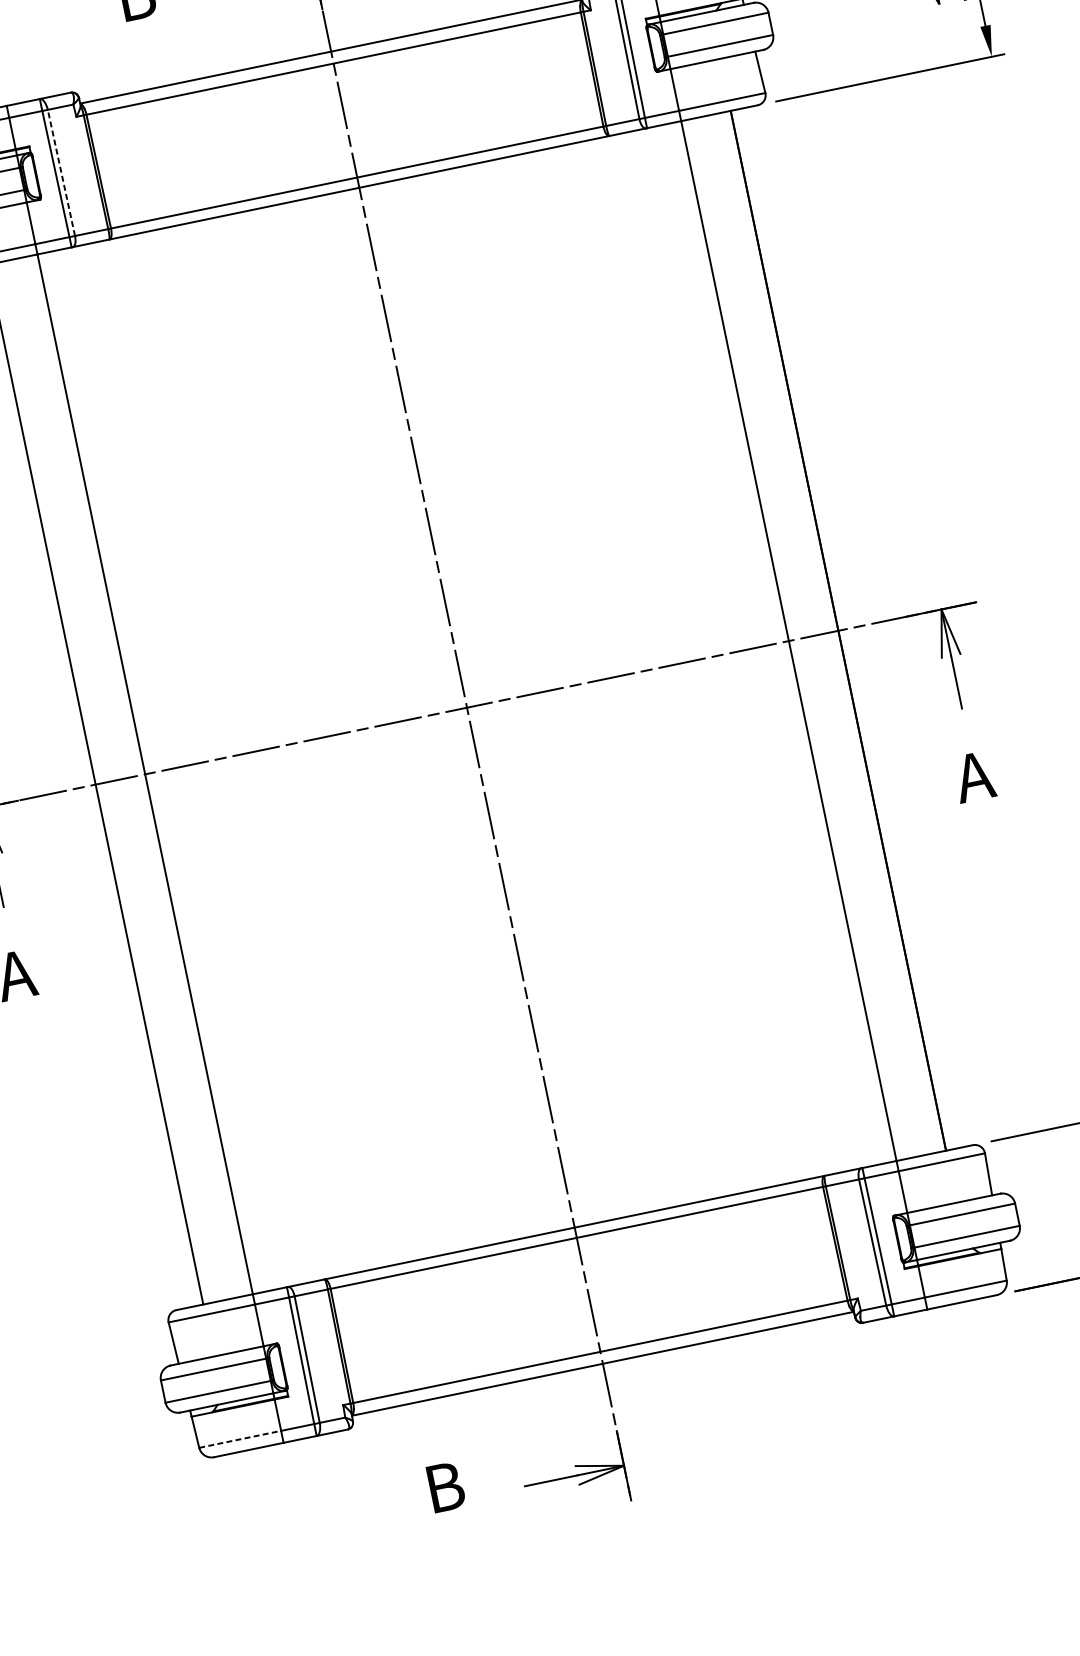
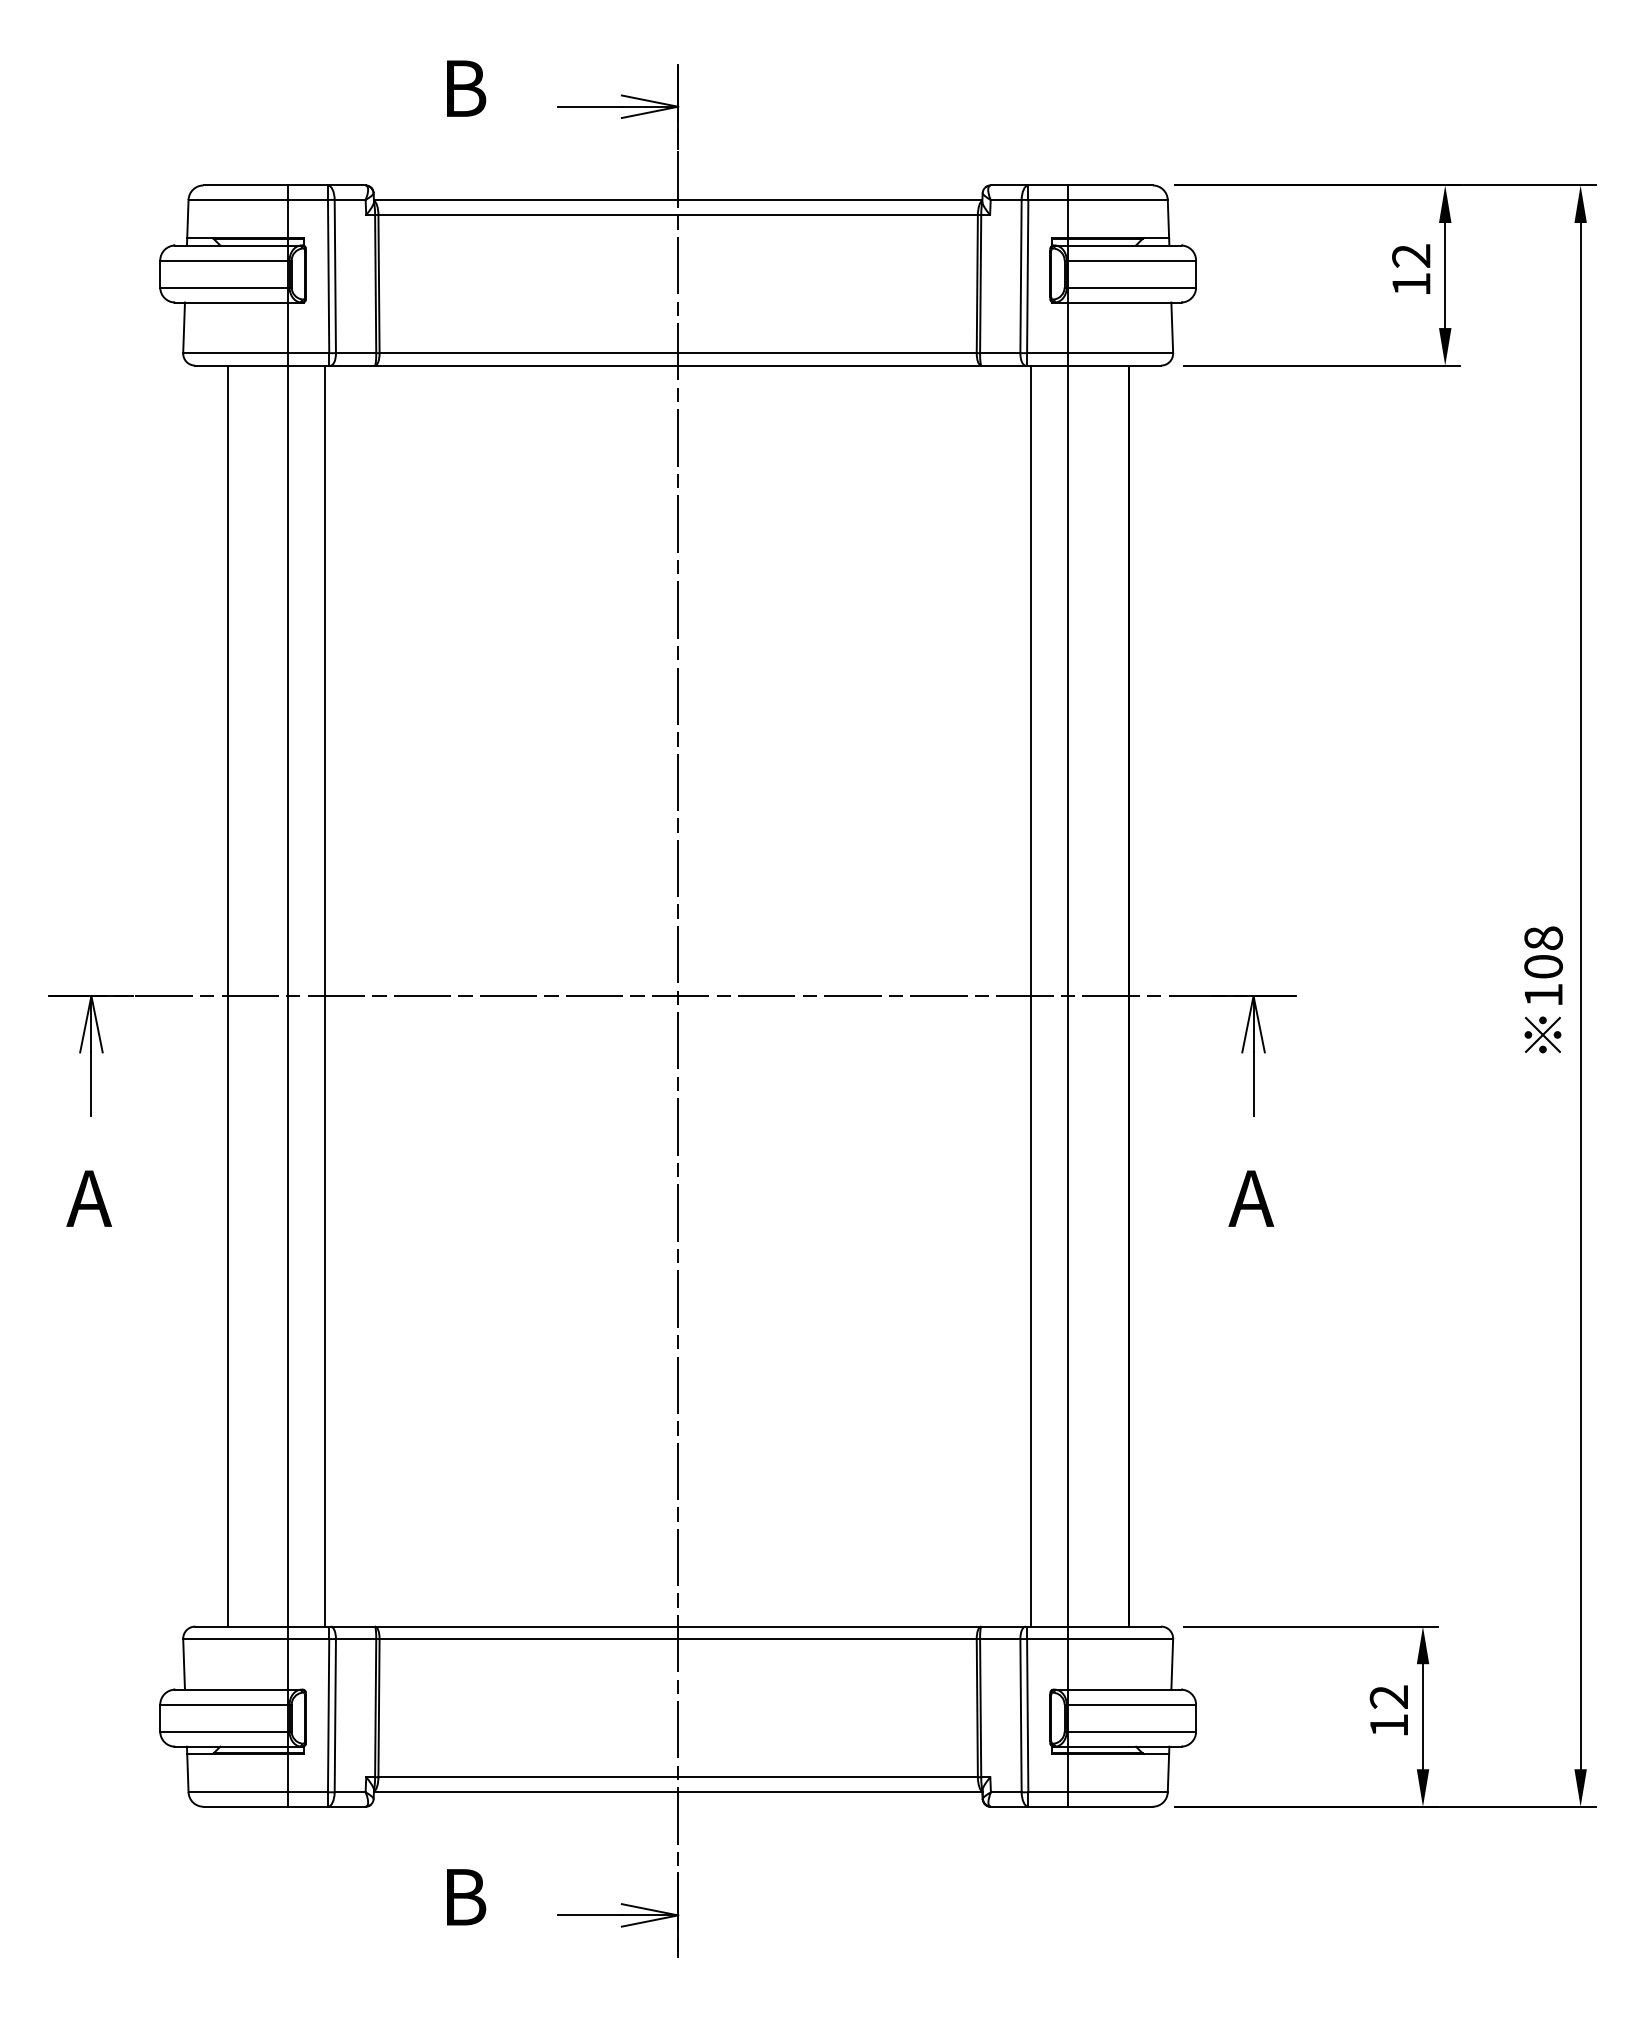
line: (61, 172) -> (335, 276), dashed -> solid
line: (757, 647) -> (1030, 995), added
line: (176, 767) -> (325, 995), added
line: (240, 1439) -> (238, 1792), dashed -> solid

